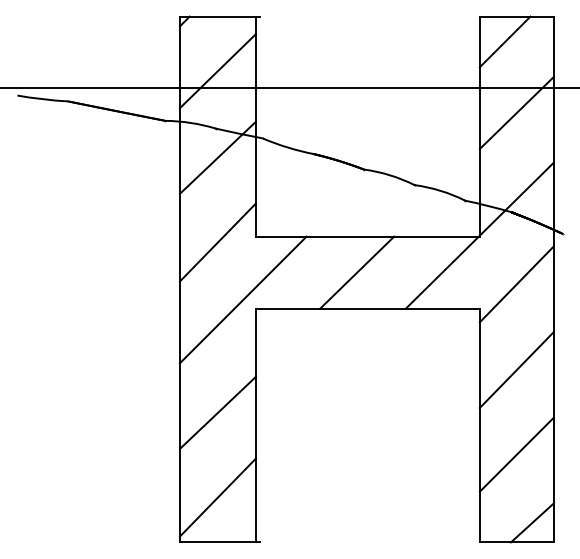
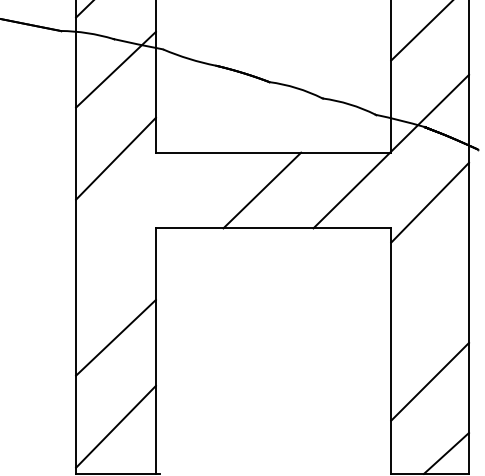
line: (242, 299) -> (141, 218), removed
line: (516, 370) -> (429, 293), removed

